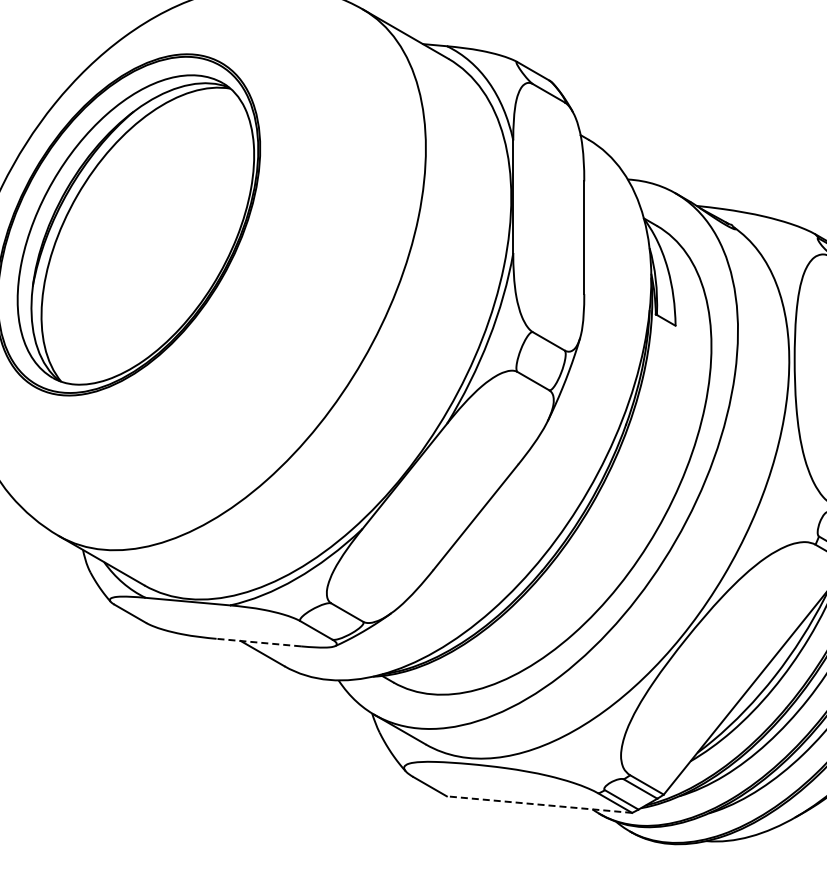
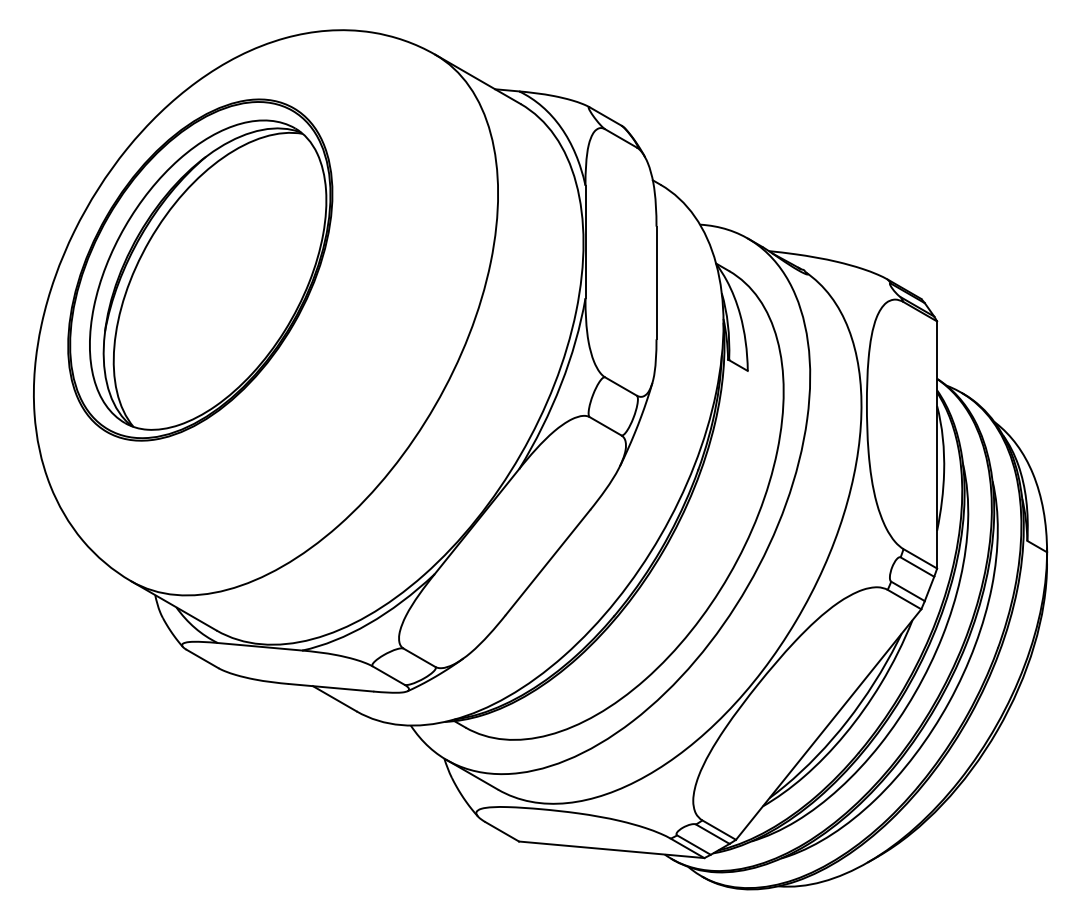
line: (258, 642) -> (330, 687), dashed -> solid
line: (539, 804) -> (611, 849), dashed -> solid

